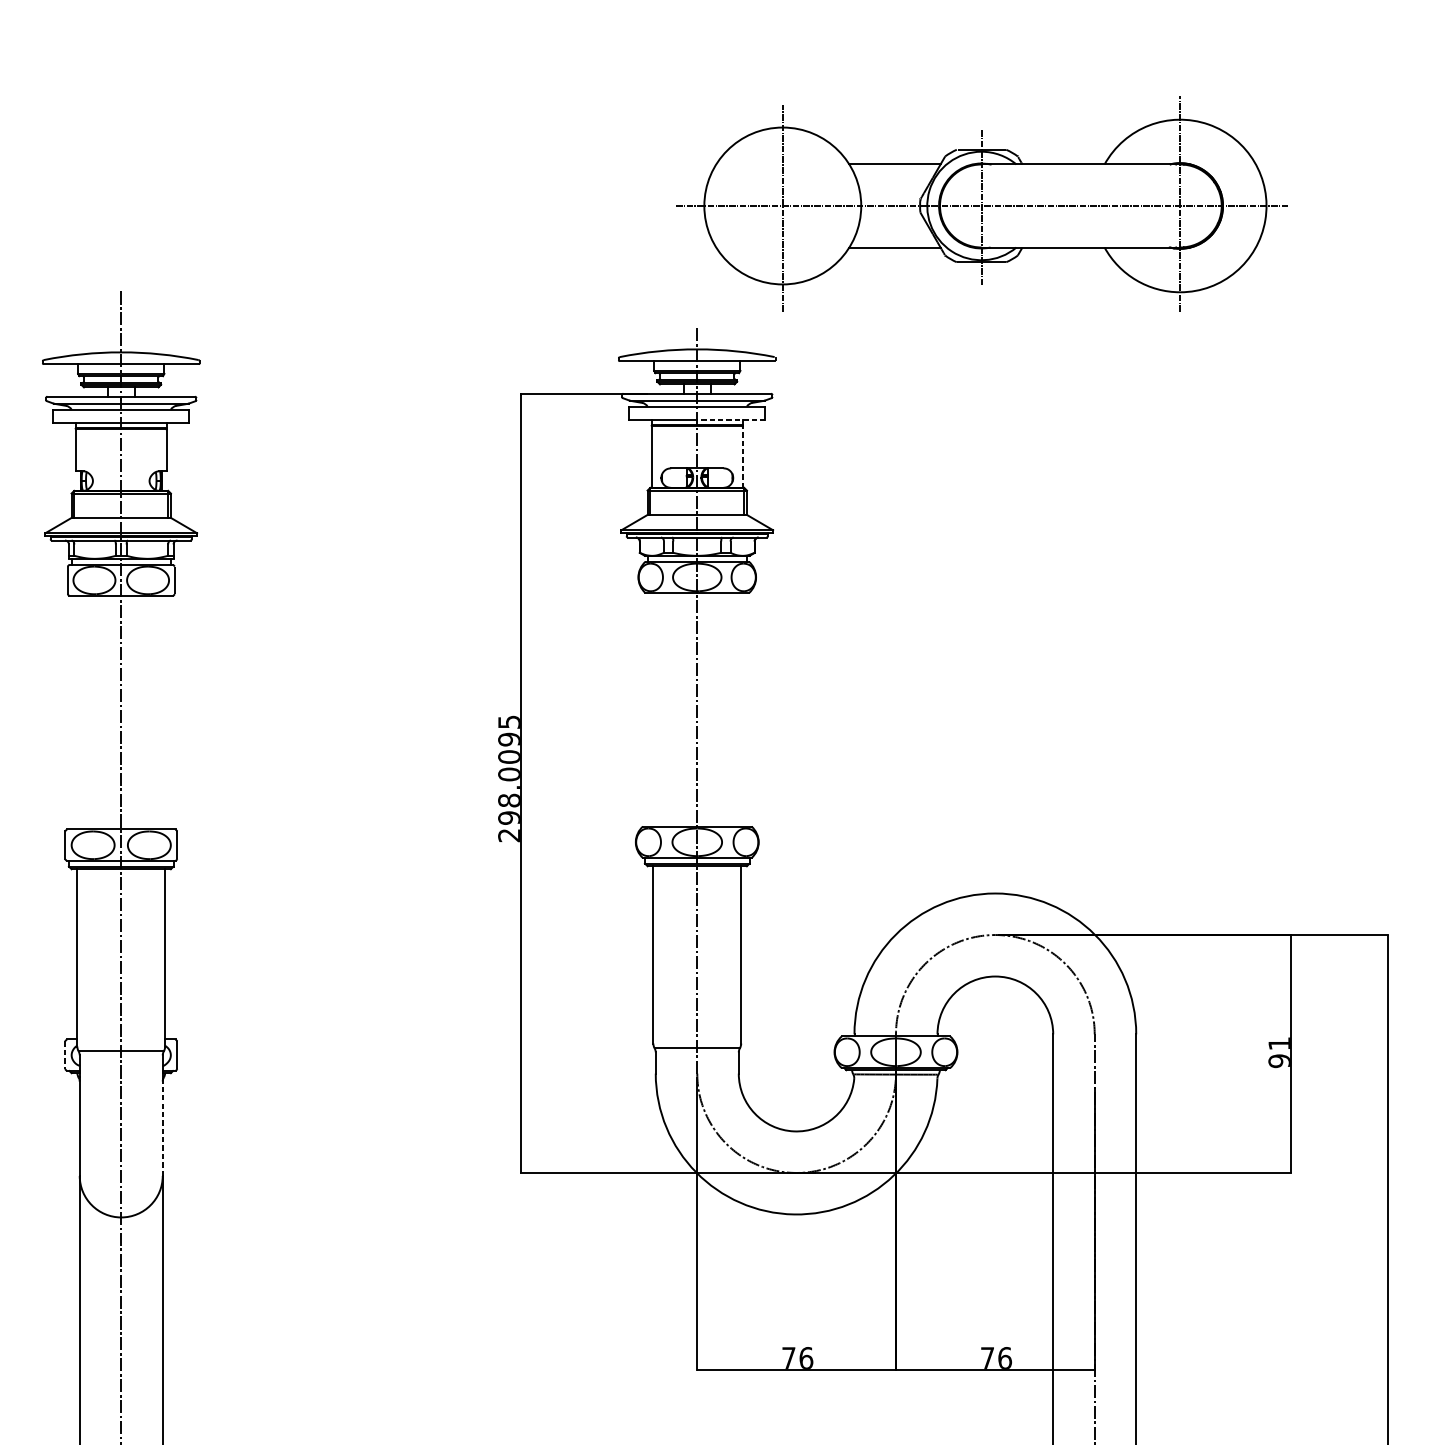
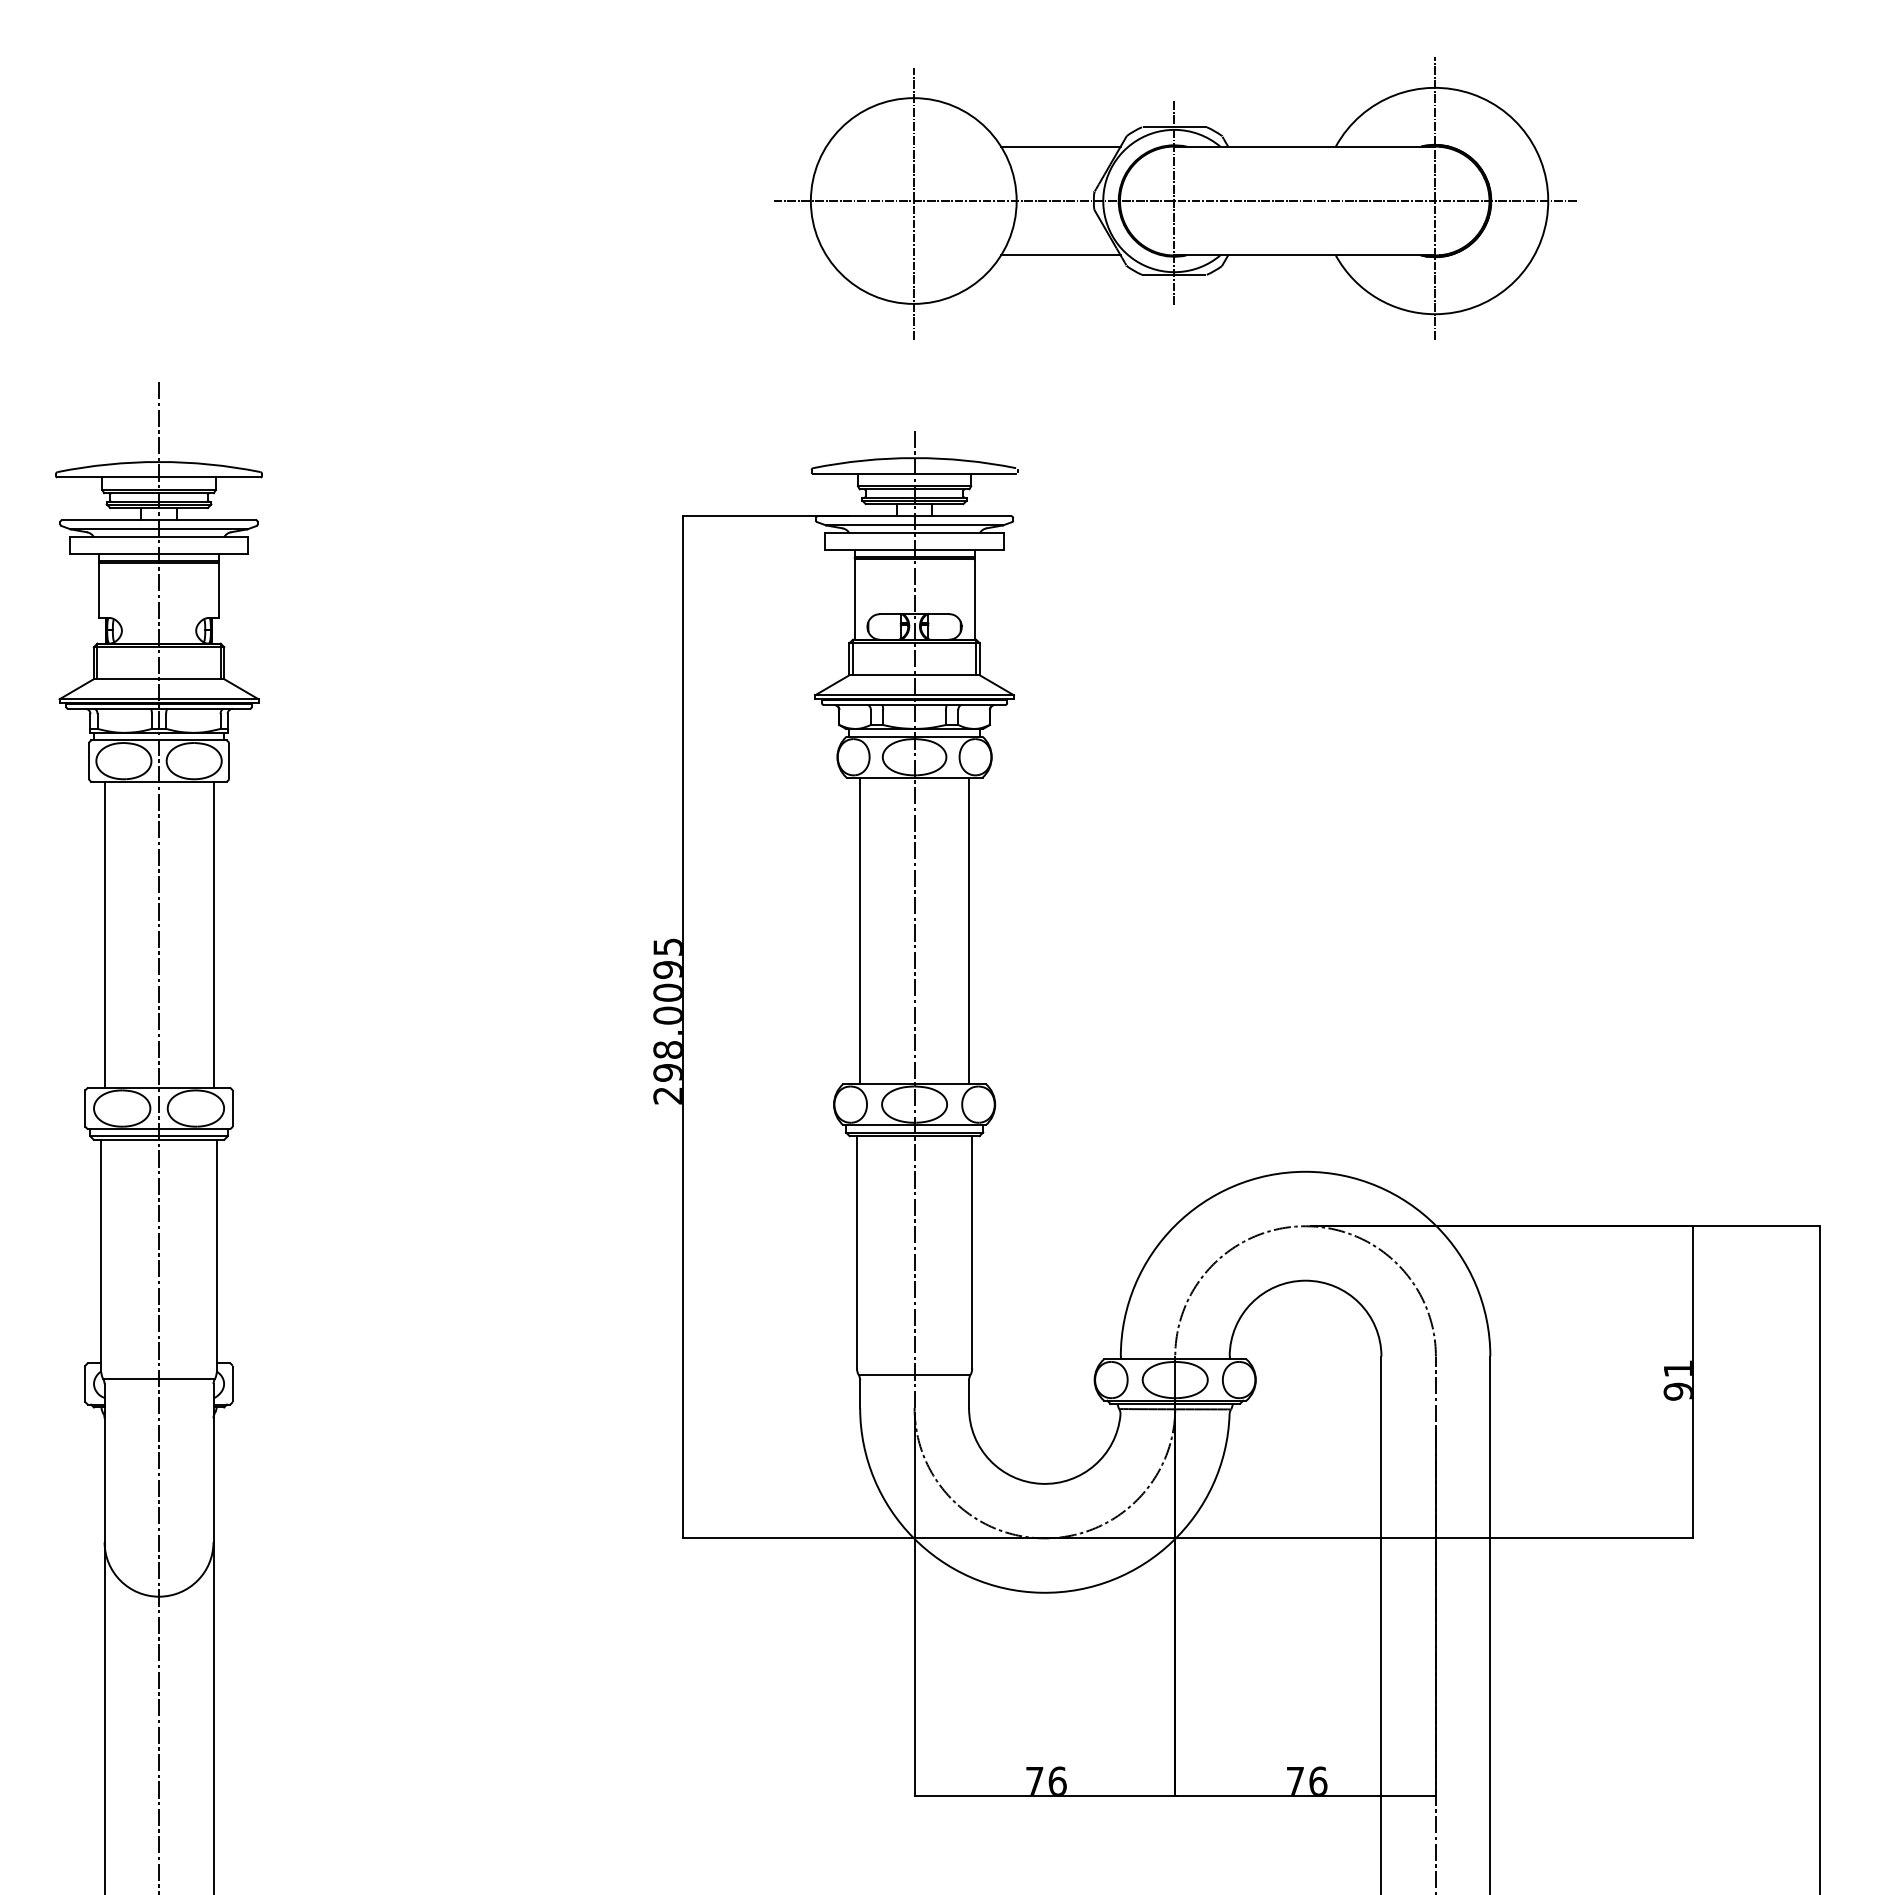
part: (982, 204) -> (1175, 198), moved
line: (731, 419) -> (959, 550), dashed -> solid
line: (742, 456) -> (974, 598), dashed -> solid
line: (656, 709) -> (860, 930), added
line: (739, 709) -> (969, 930), added
line: (79, 712) -> (104, 934), added
line: (162, 712) -> (213, 934), added
line: (65, 1055) -> (85, 1384), dashed -> solid
line: (162, 1125) -> (213, 1476), dashed -> solid

